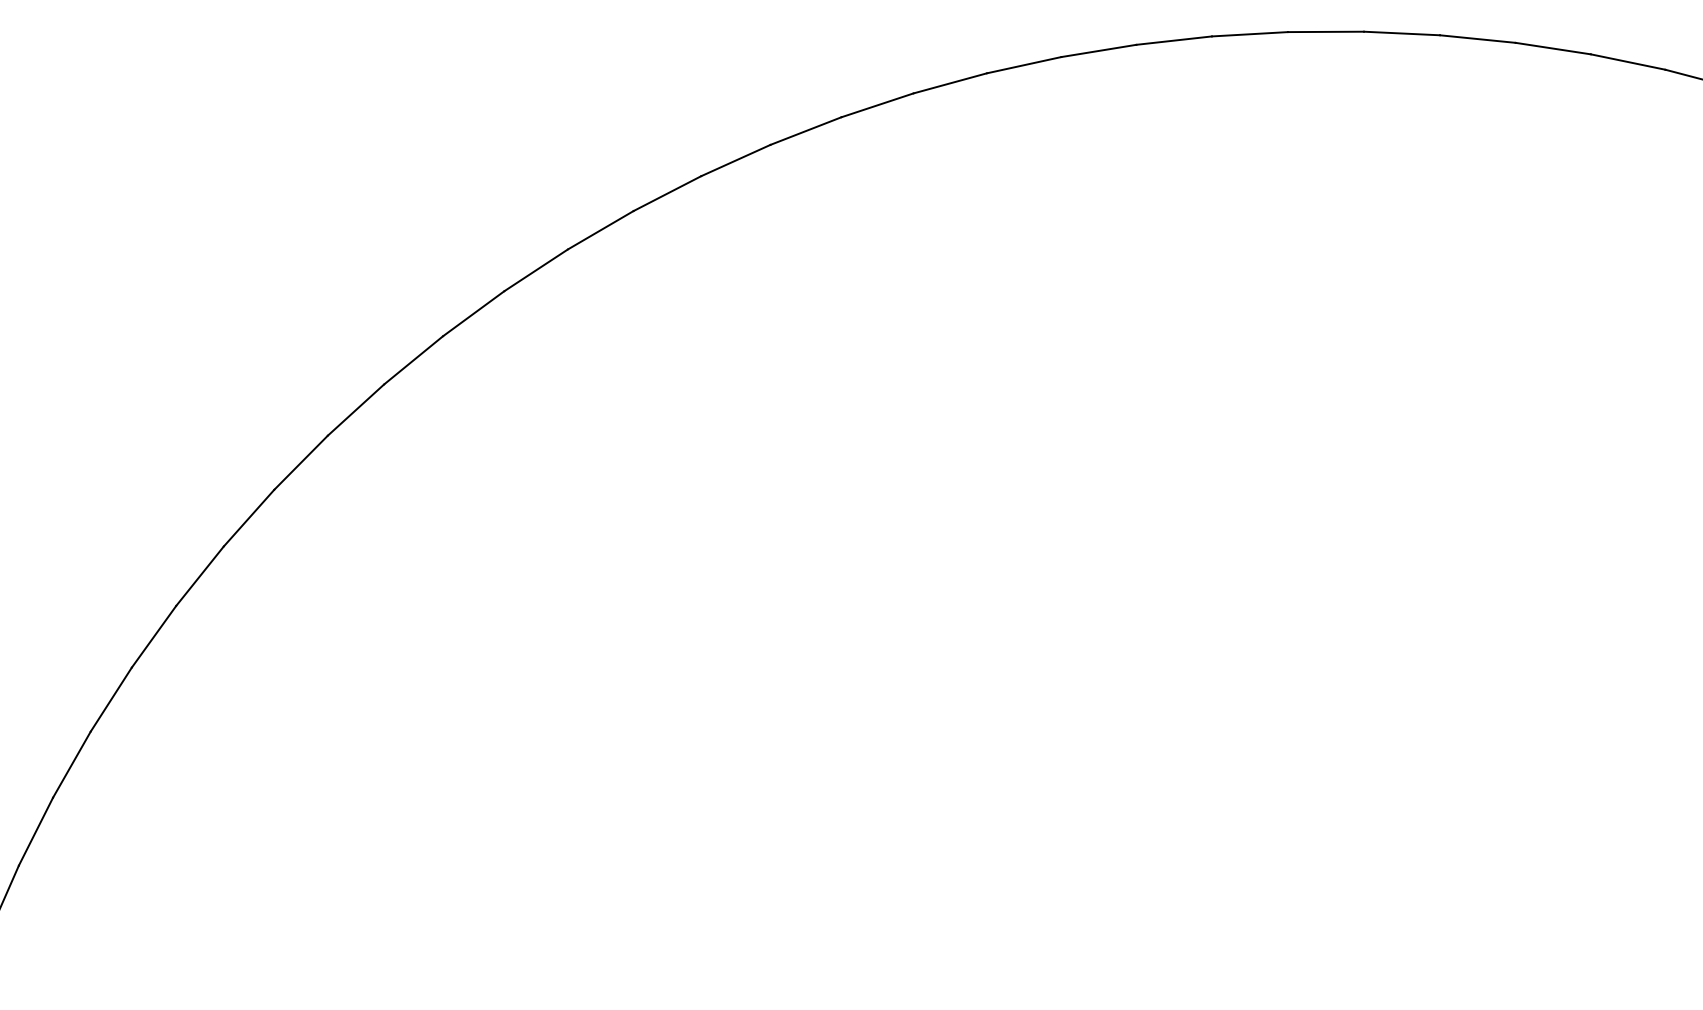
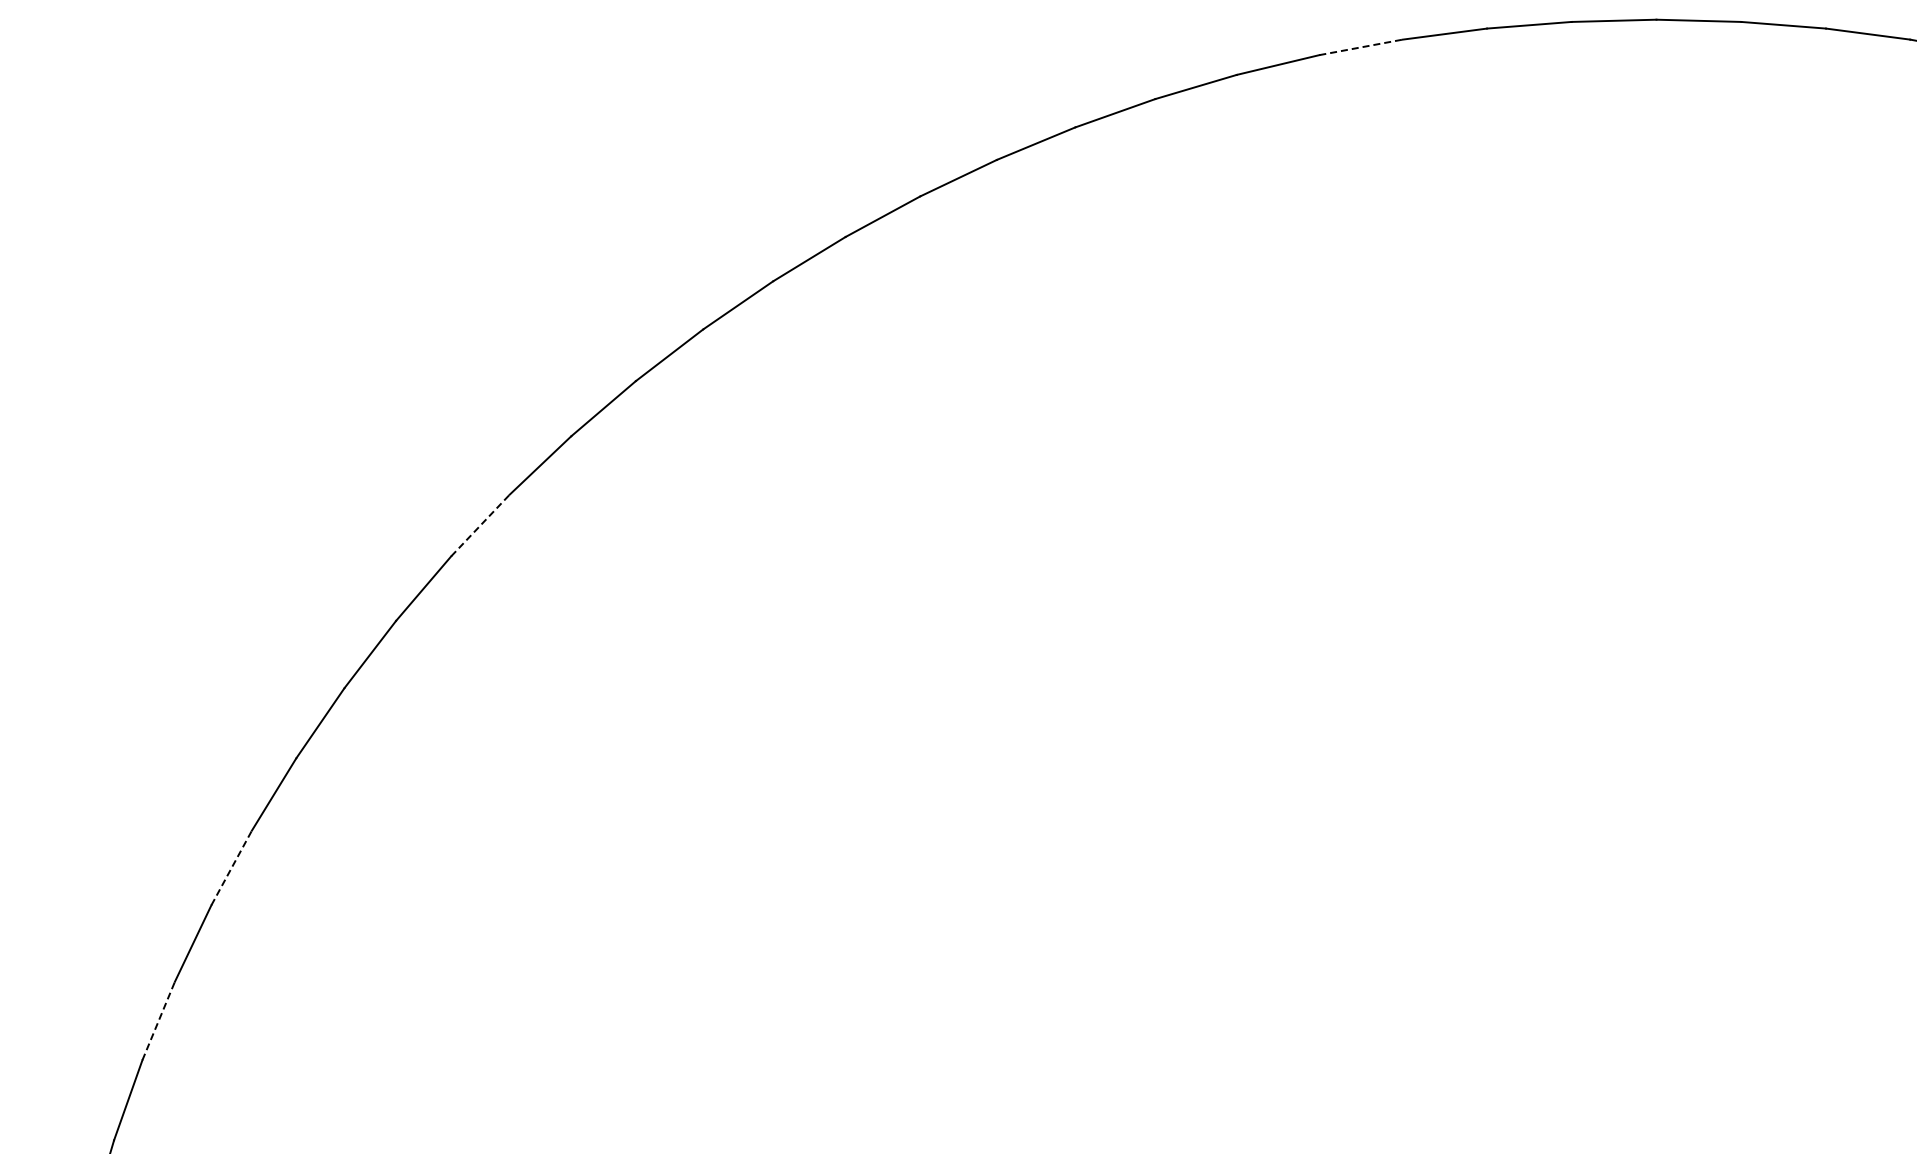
line: (1174, 40) -> (1361, 47), solid -> dashed
line: (356, 410) -> (480, 525), solid -> dashed
line: (111, 699) -> (231, 867), solid -> dashed
line: (35, 831) -> (158, 1020), solid -> dashed

